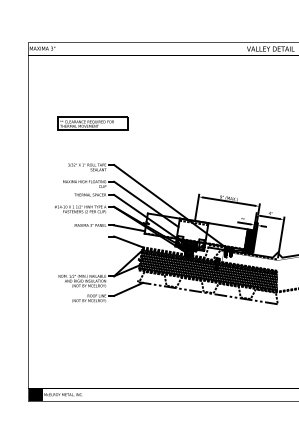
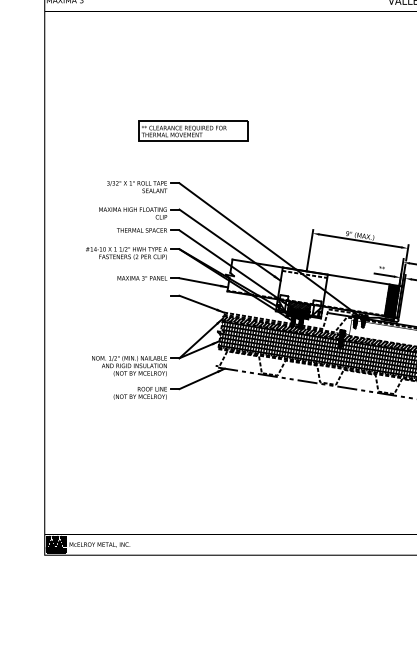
part: (92, 123) -> (192, 130), moved

